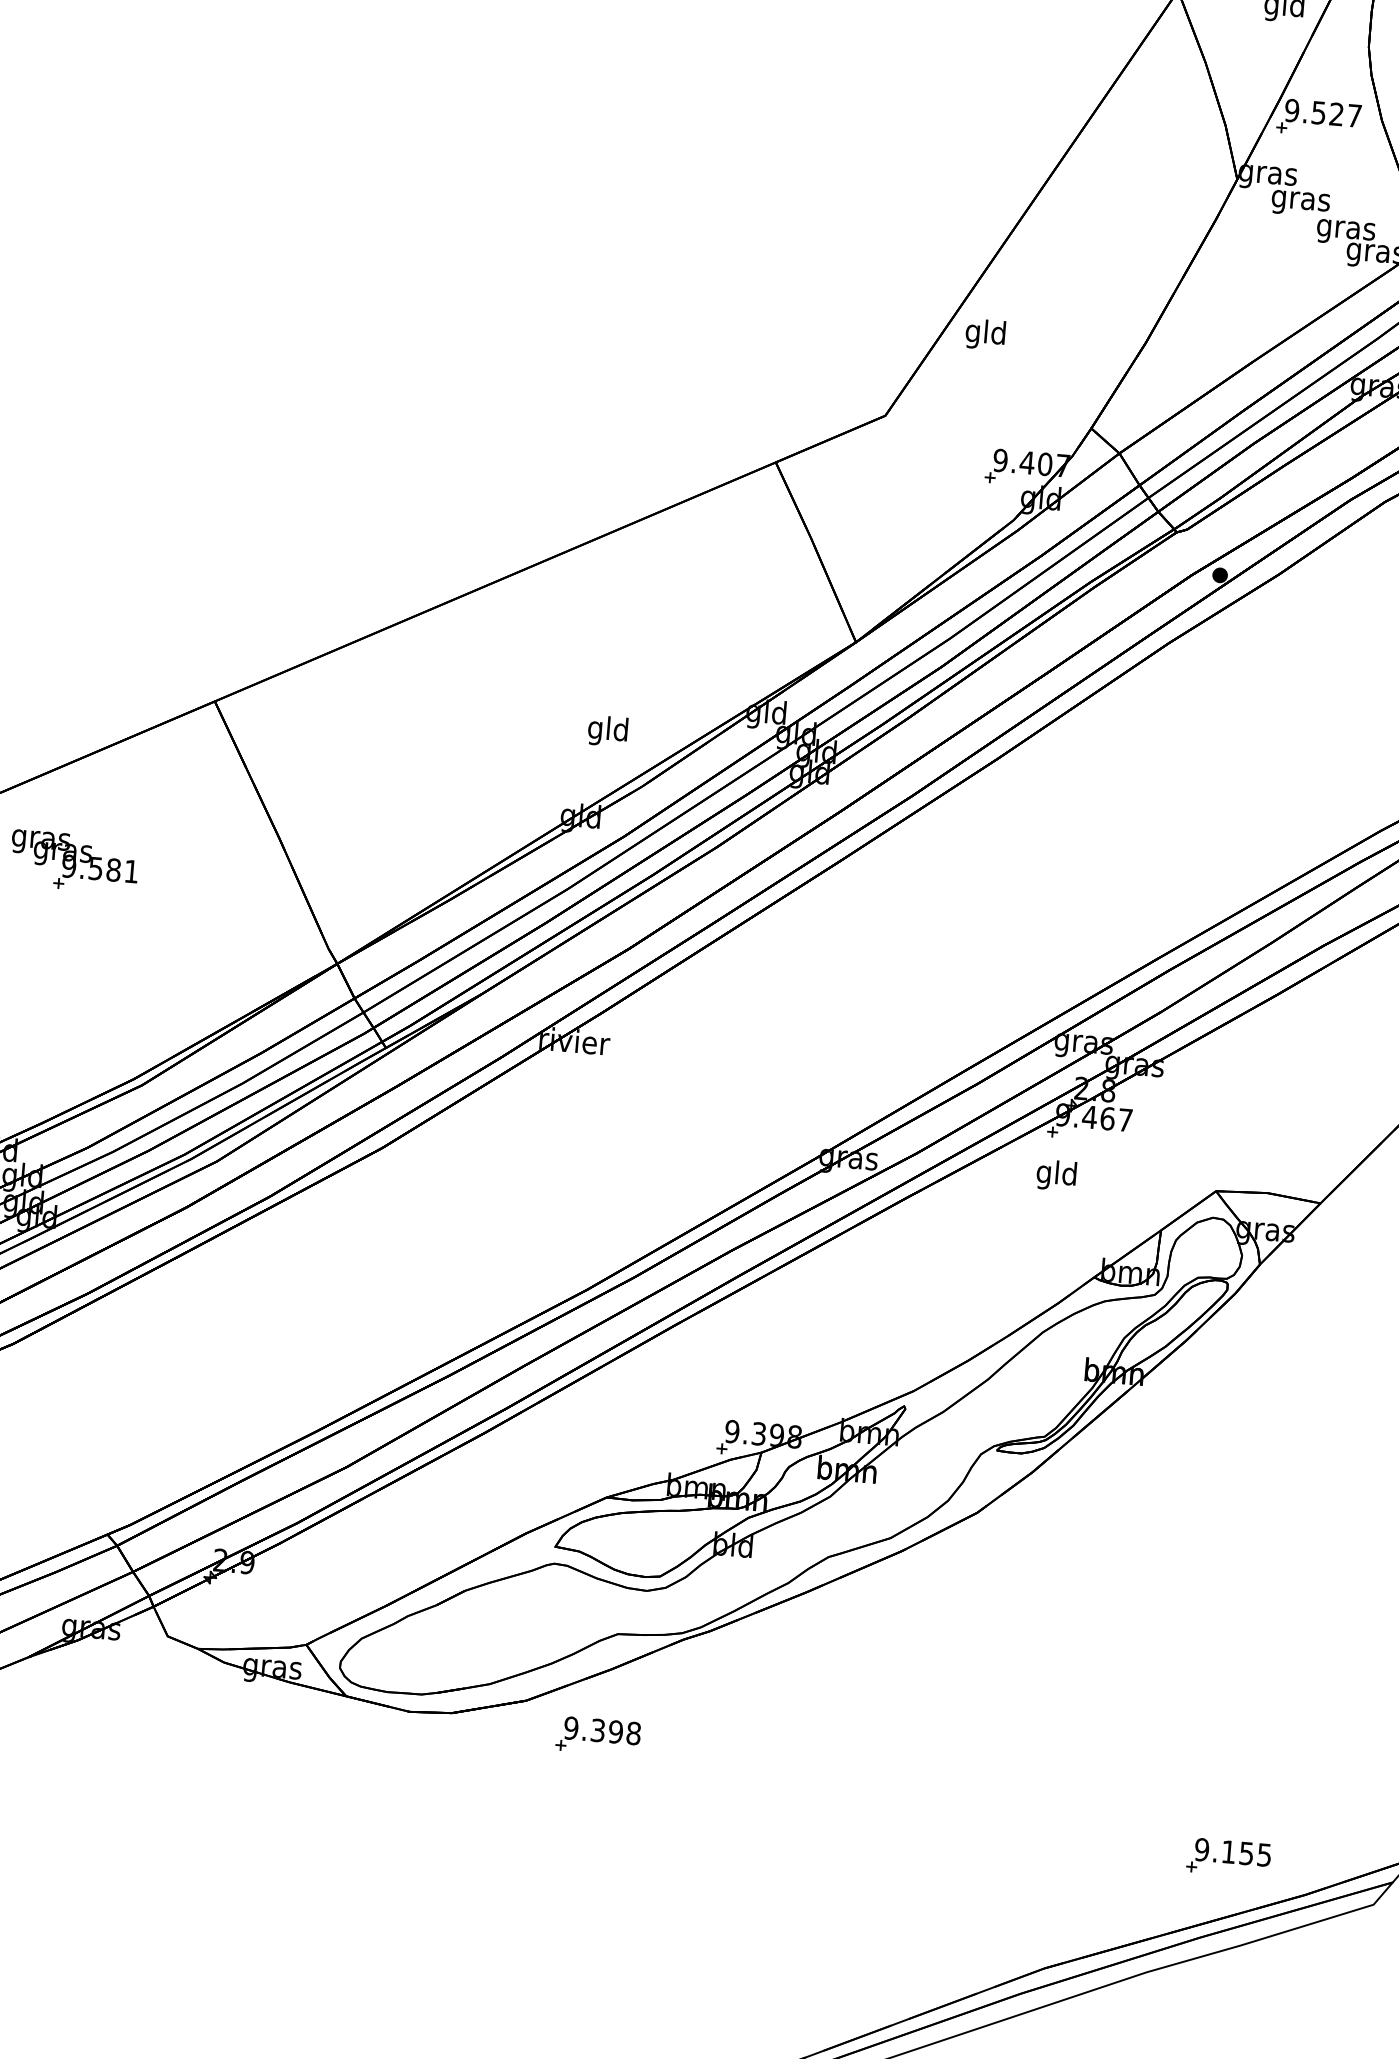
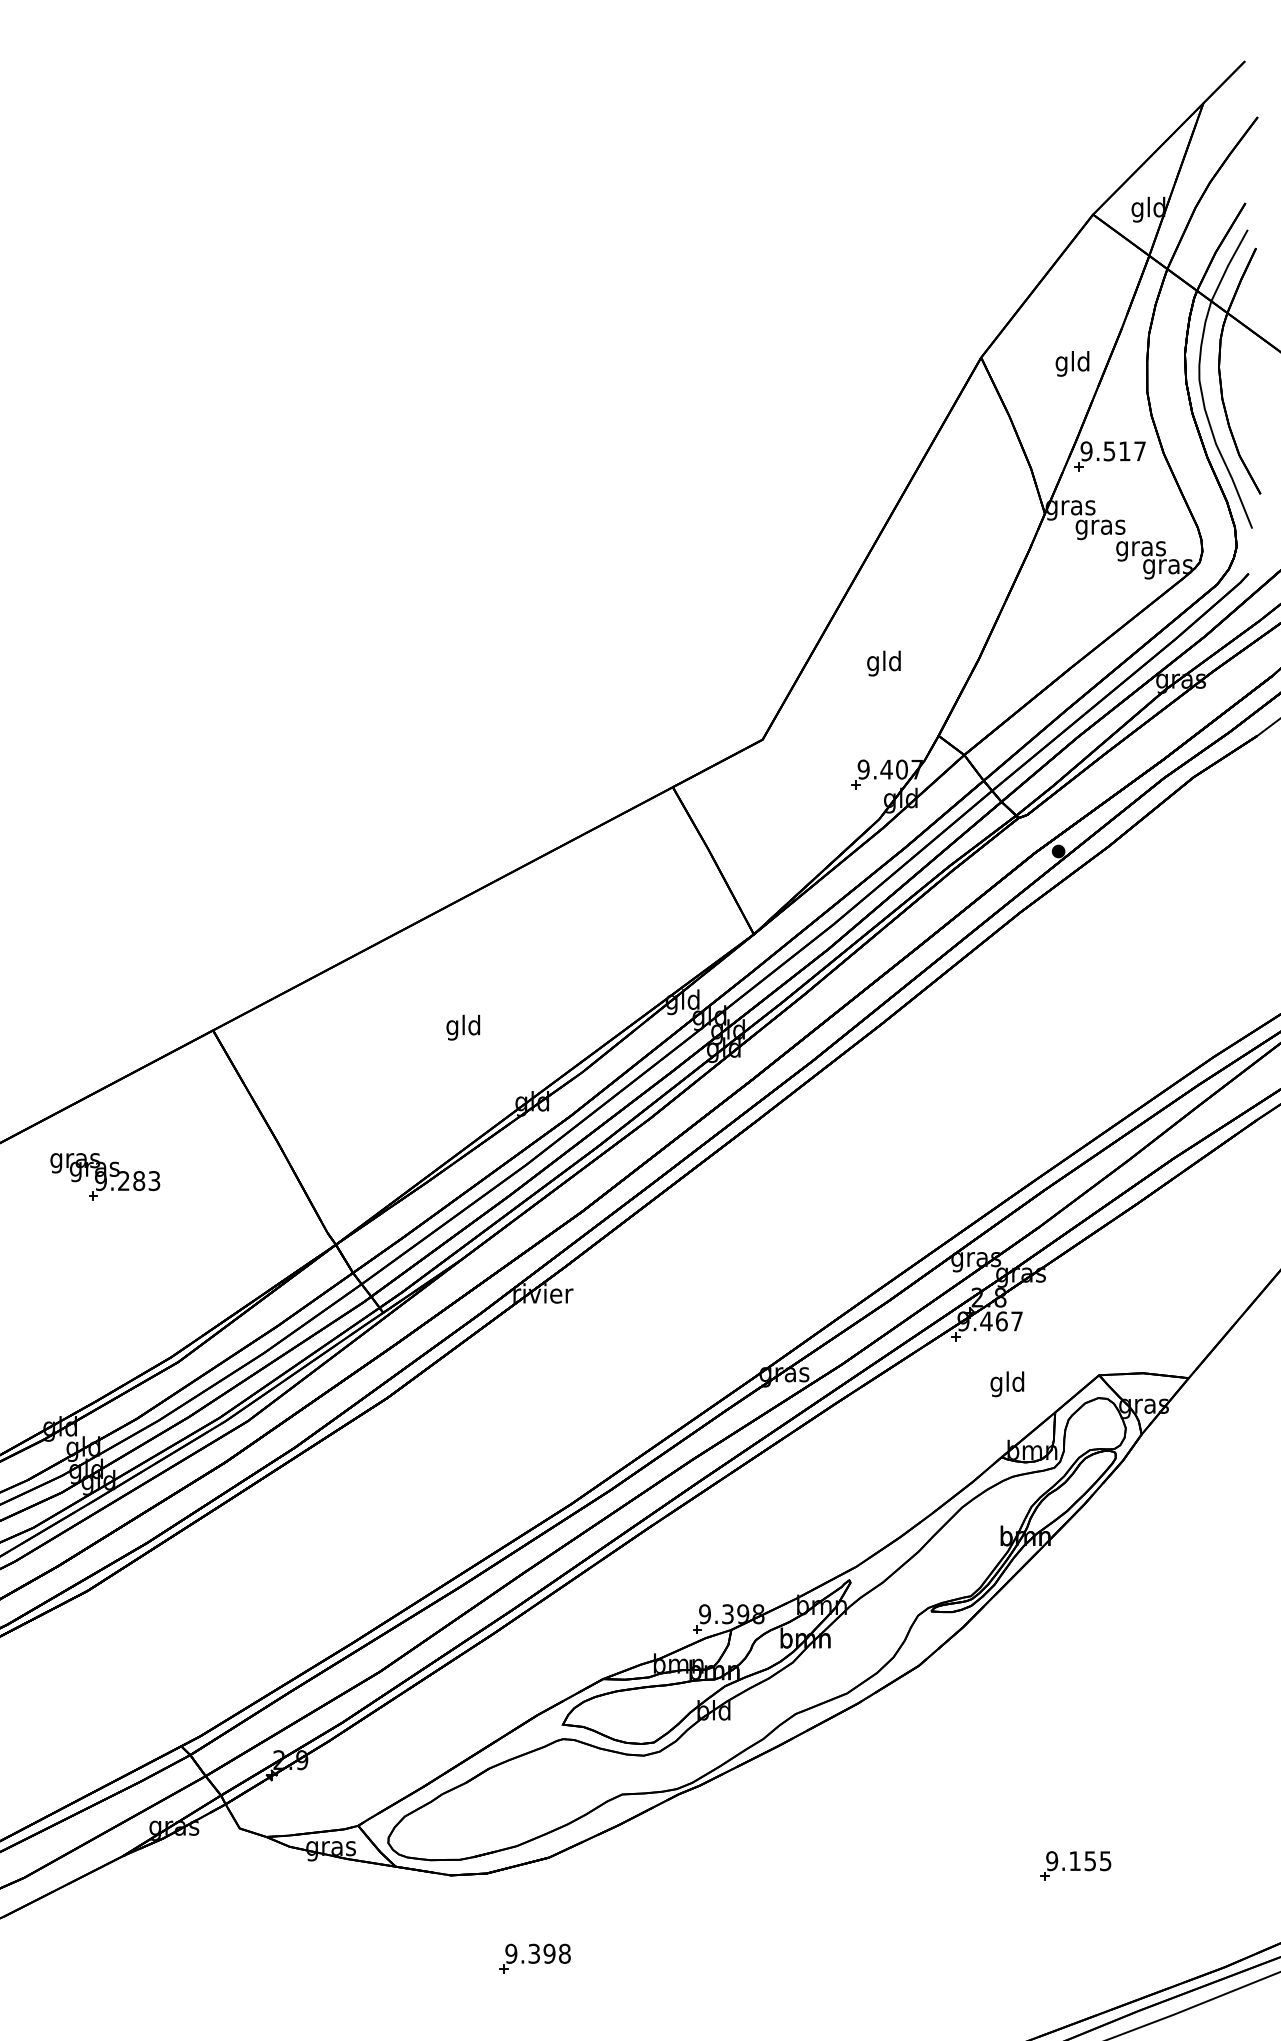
text: (1336, 114) -> (1124, 451), 9.527 -> 9.517
text: (984, 334) -> (883, 663), moved
text: (608, 731) -> (463, 1027), moved
text: (114, 870) -> (139, 1181), 9.581 -> 9.283
text: (1056, 1175) -> (1007, 1384), moved
part: (597, 1735) -> (534, 1958), moved
part: (1228, 1857) -> (1075, 1865), moved

